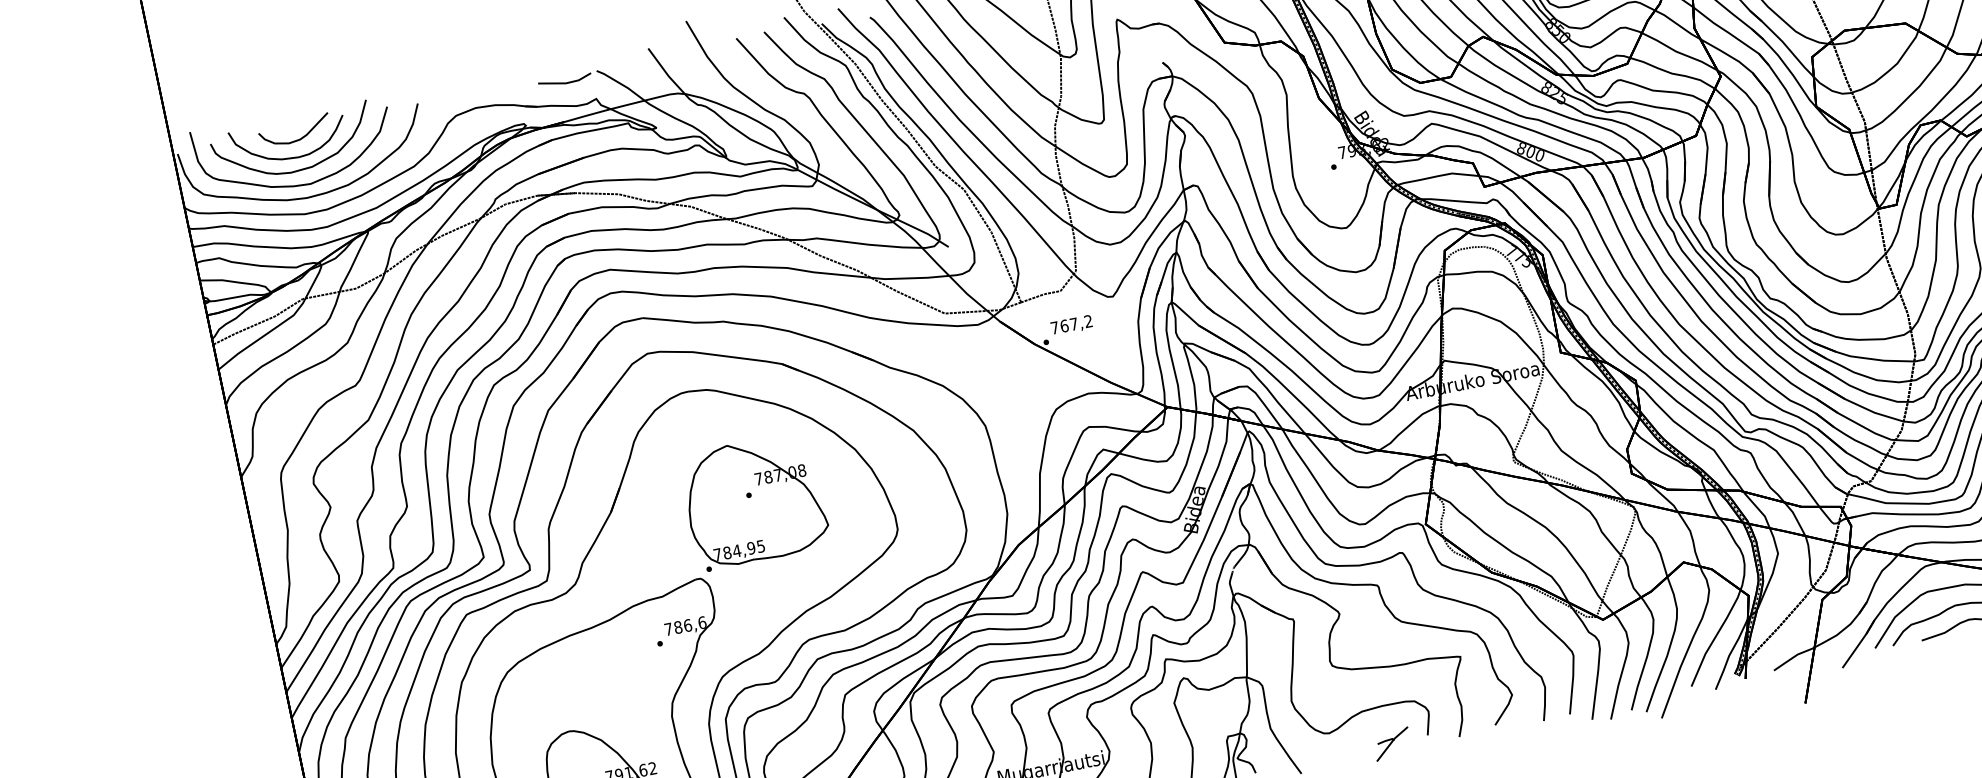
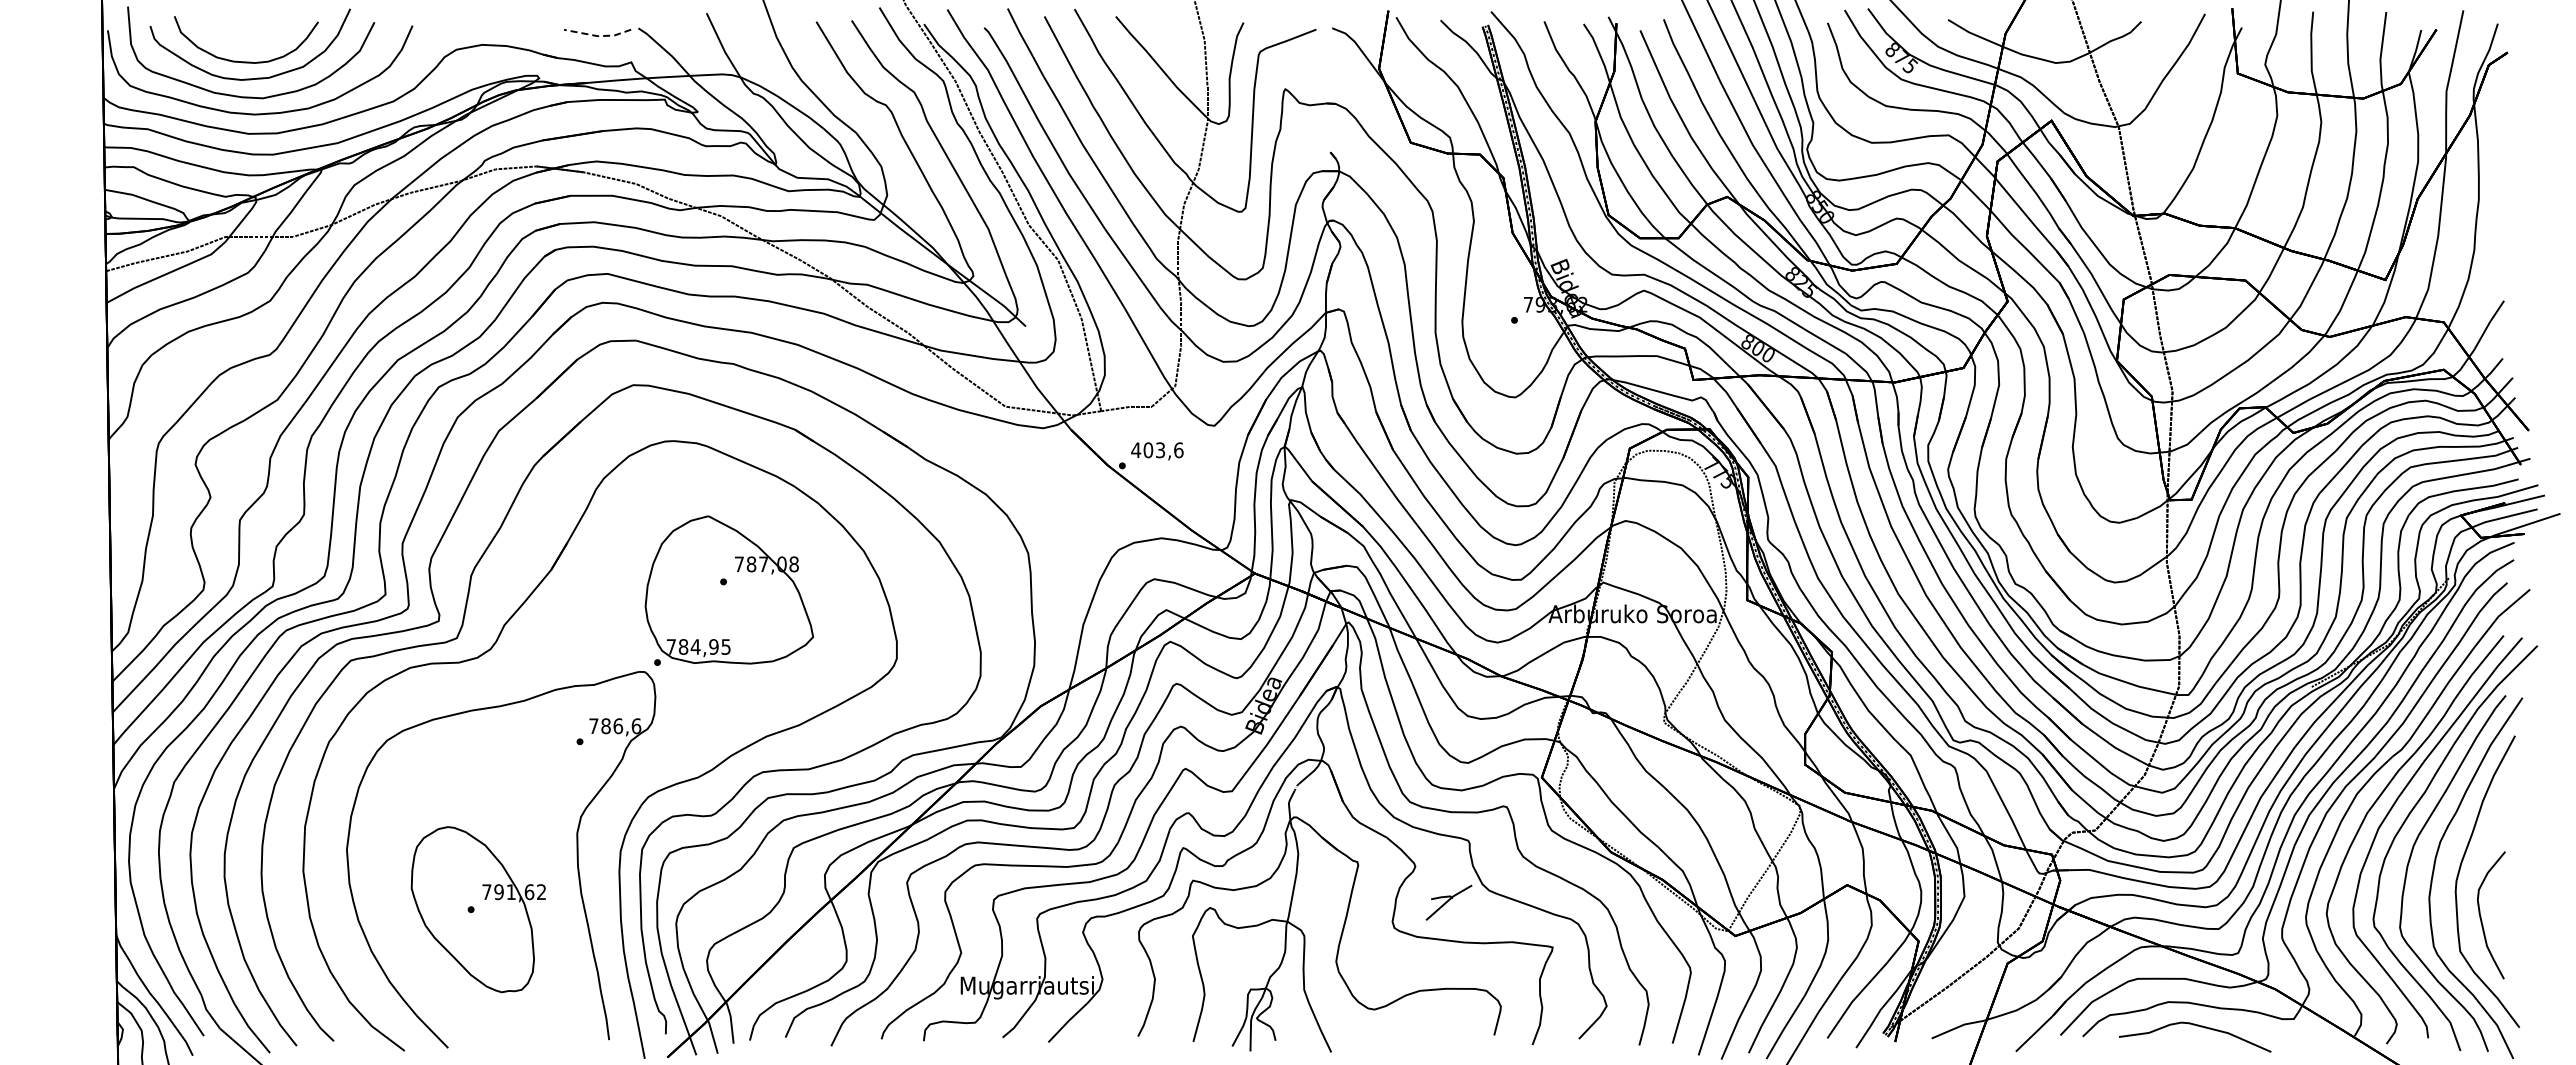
line: (566, 83) -> (598, 36), solid -> dashed
curve: (301, 137) -> (262, 39), removed
text: (1071, 324) -> (1157, 450), 767,2 -> 403,6
part: (1391, 744) -> (1448, 902), moved

